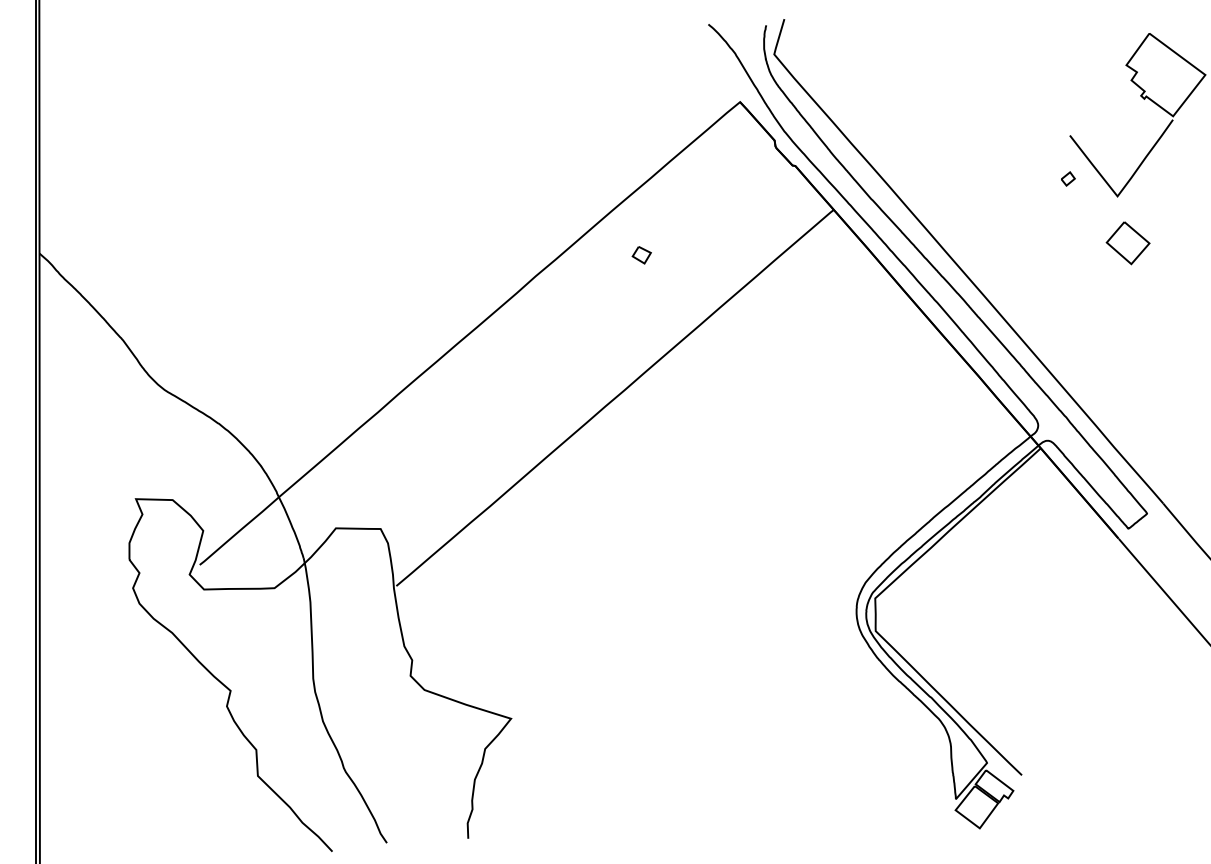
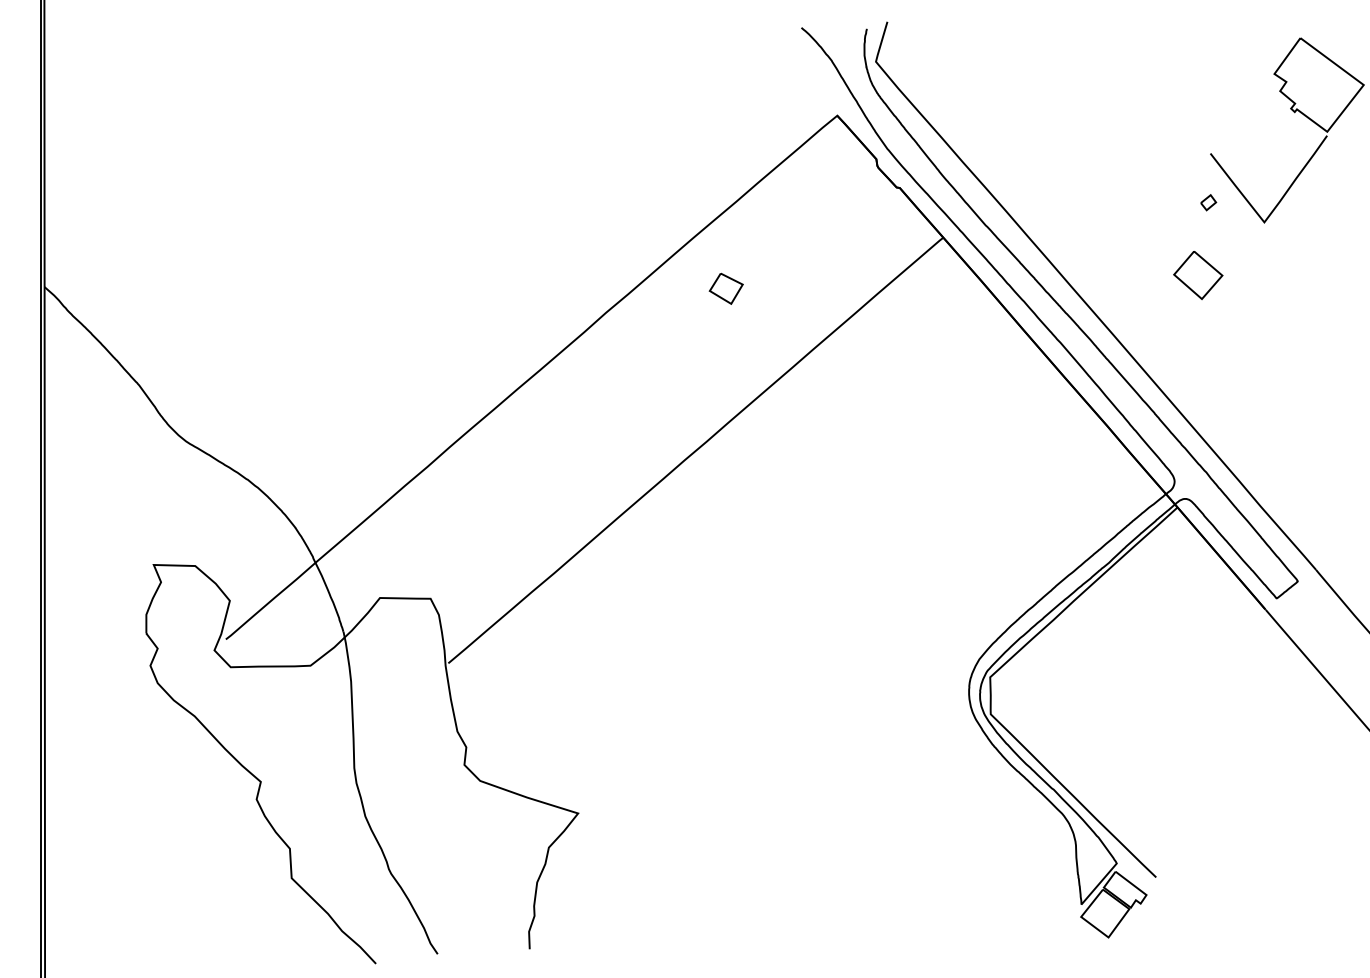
part: (1127, 243) -> (1197, 275), moved
part: (641, 255) -> (725, 289), size x1.6

